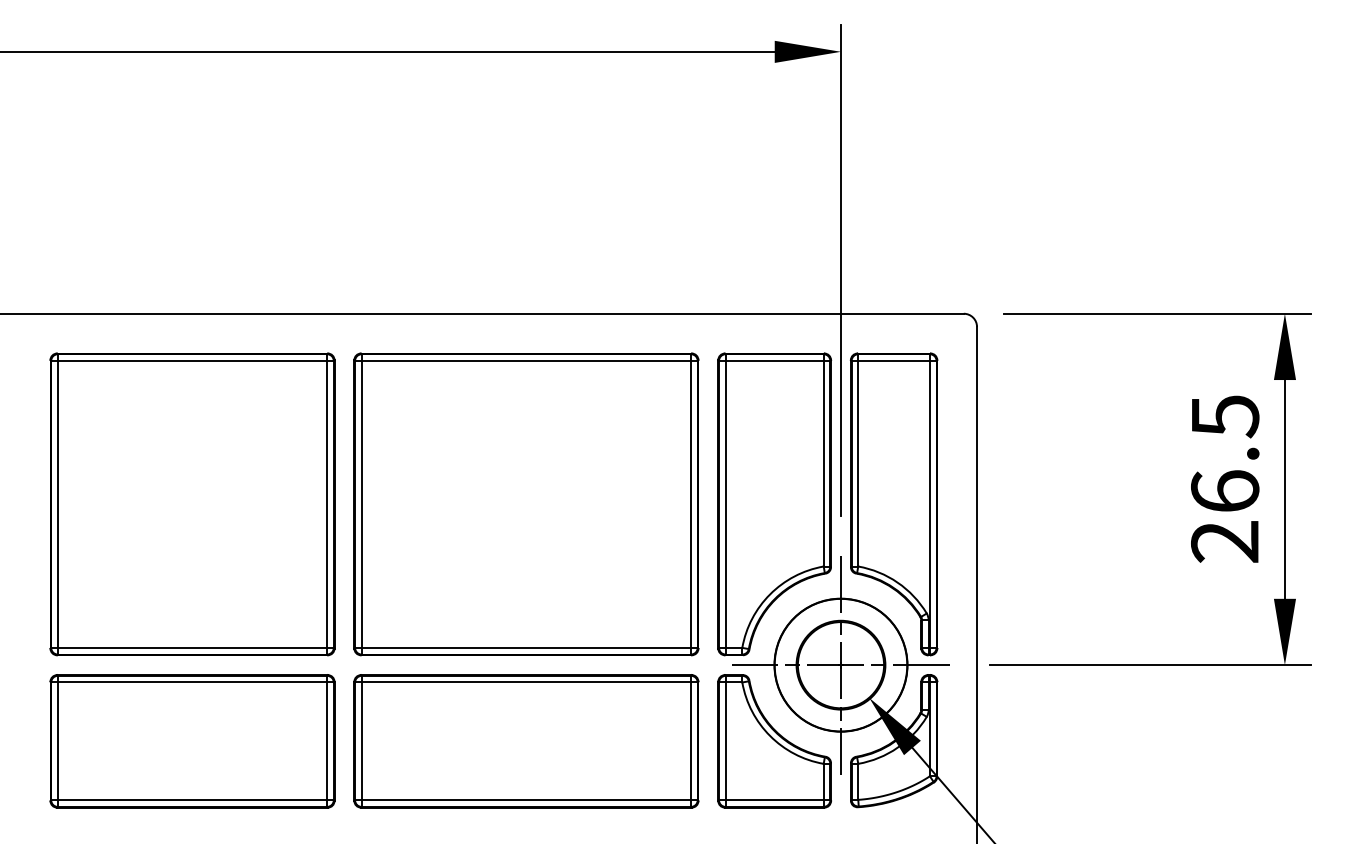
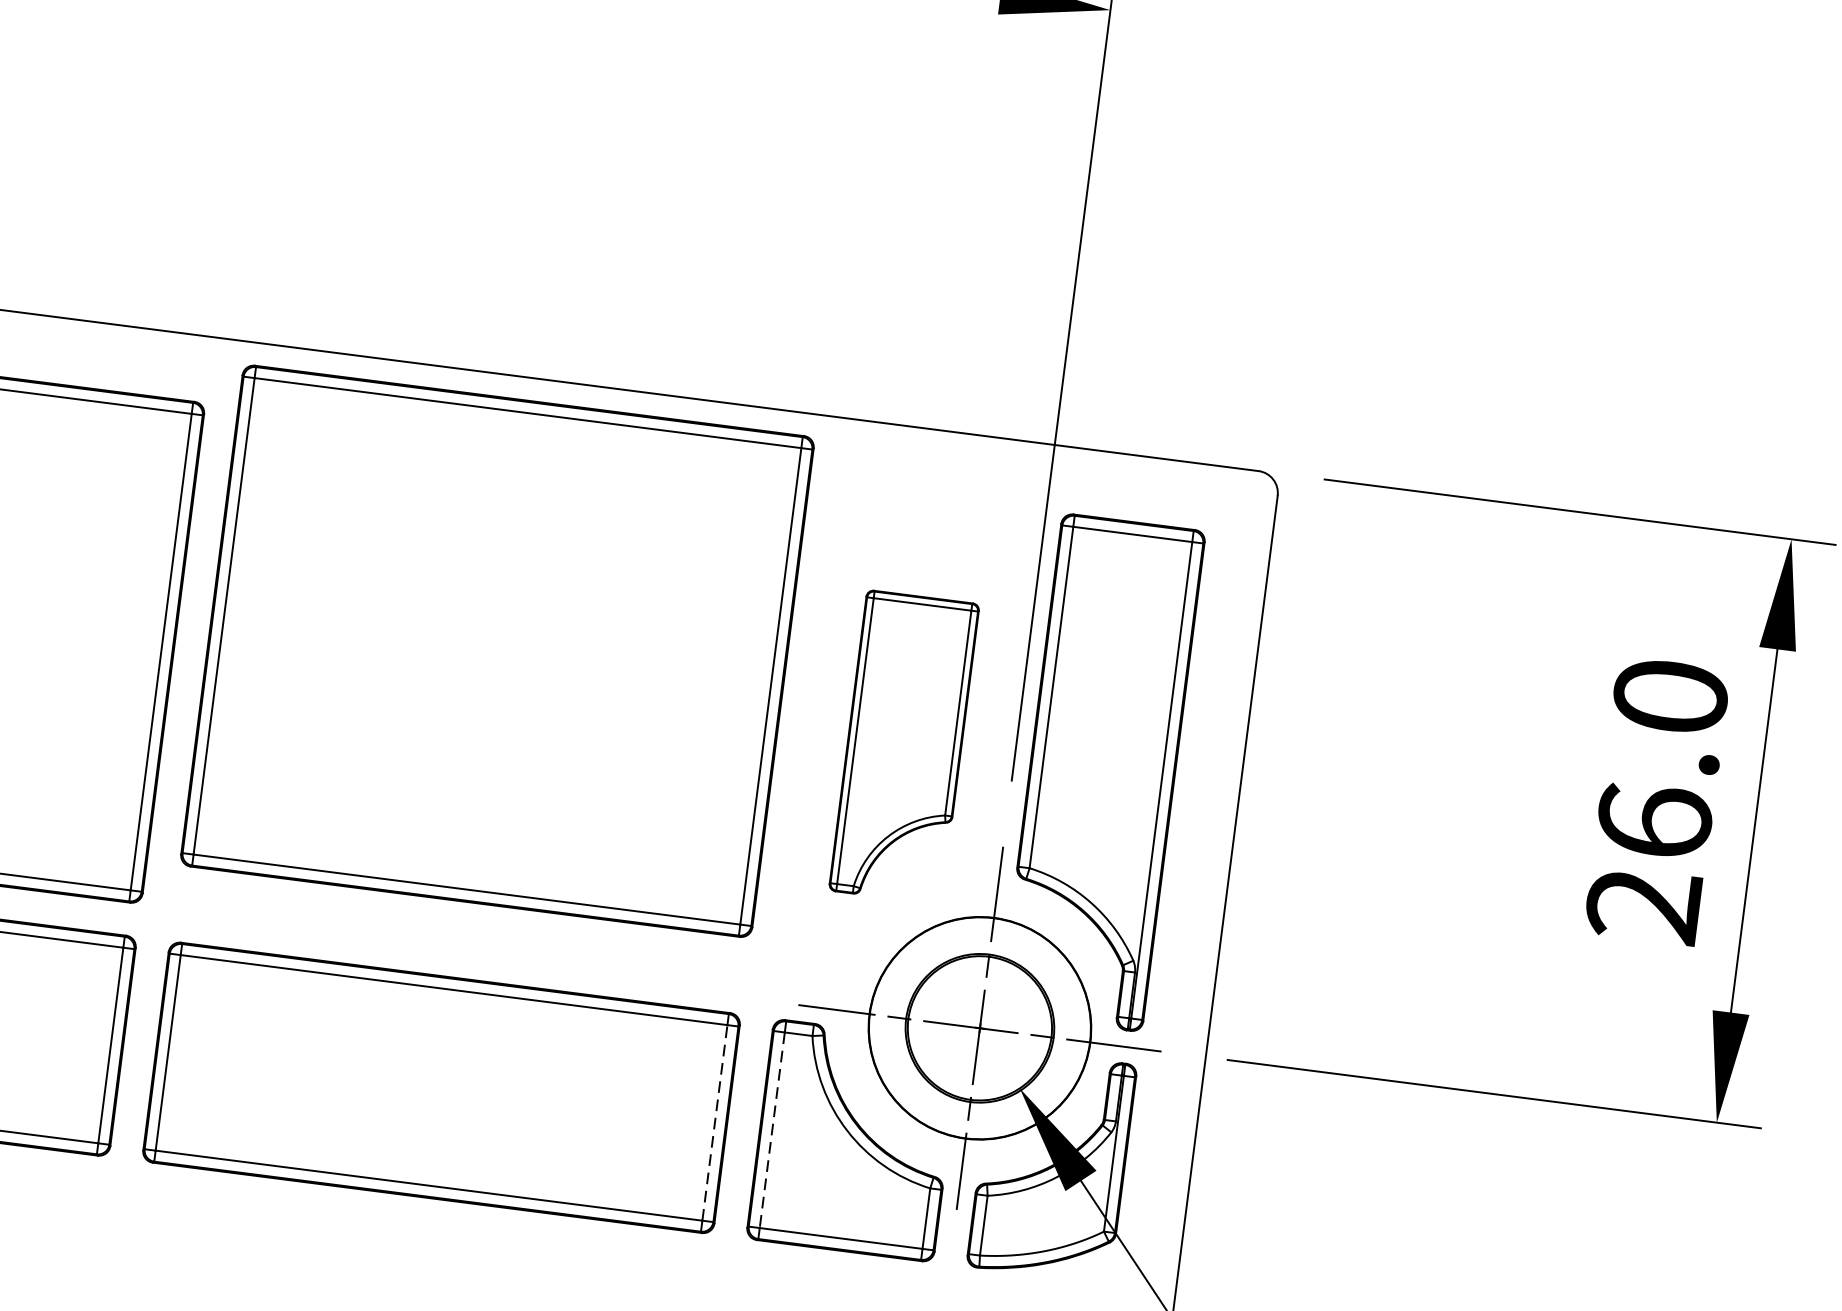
text: (1225, 416) -> (1671, 697), 26.5 -> 26.0
part: (526, 504) -> (497, 651), moved
part: (774, 504) -> (903, 747), size x0.6
line: (691, 741) -> (715, 1123), solid -> dashed
line: (725, 741) -> (772, 1130), solid -> dashed

